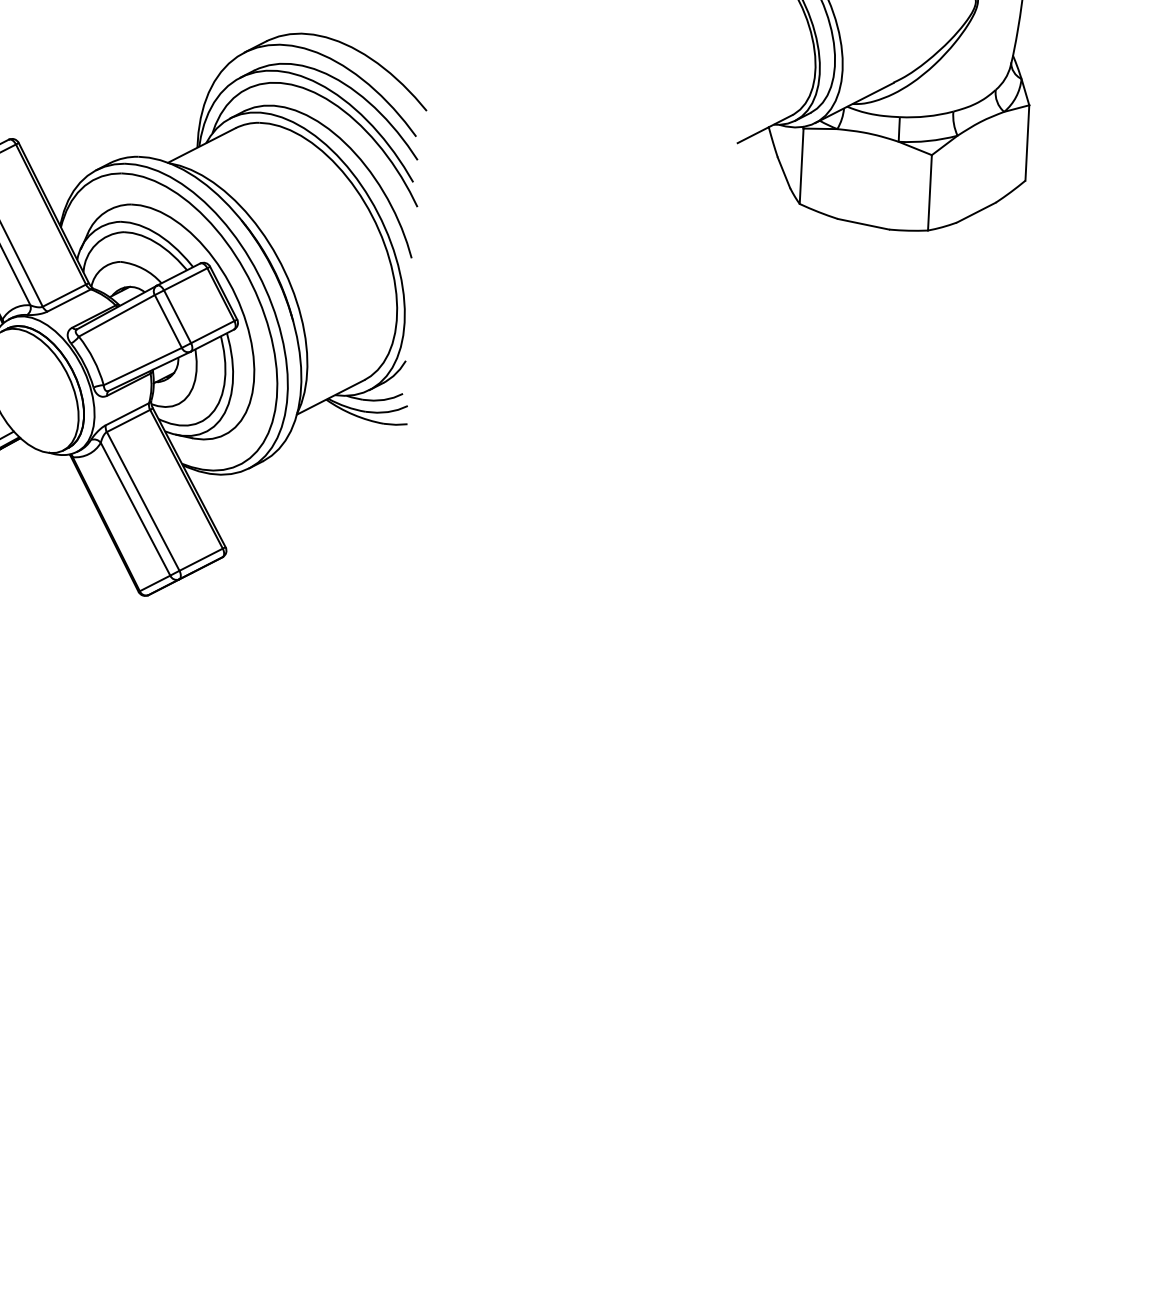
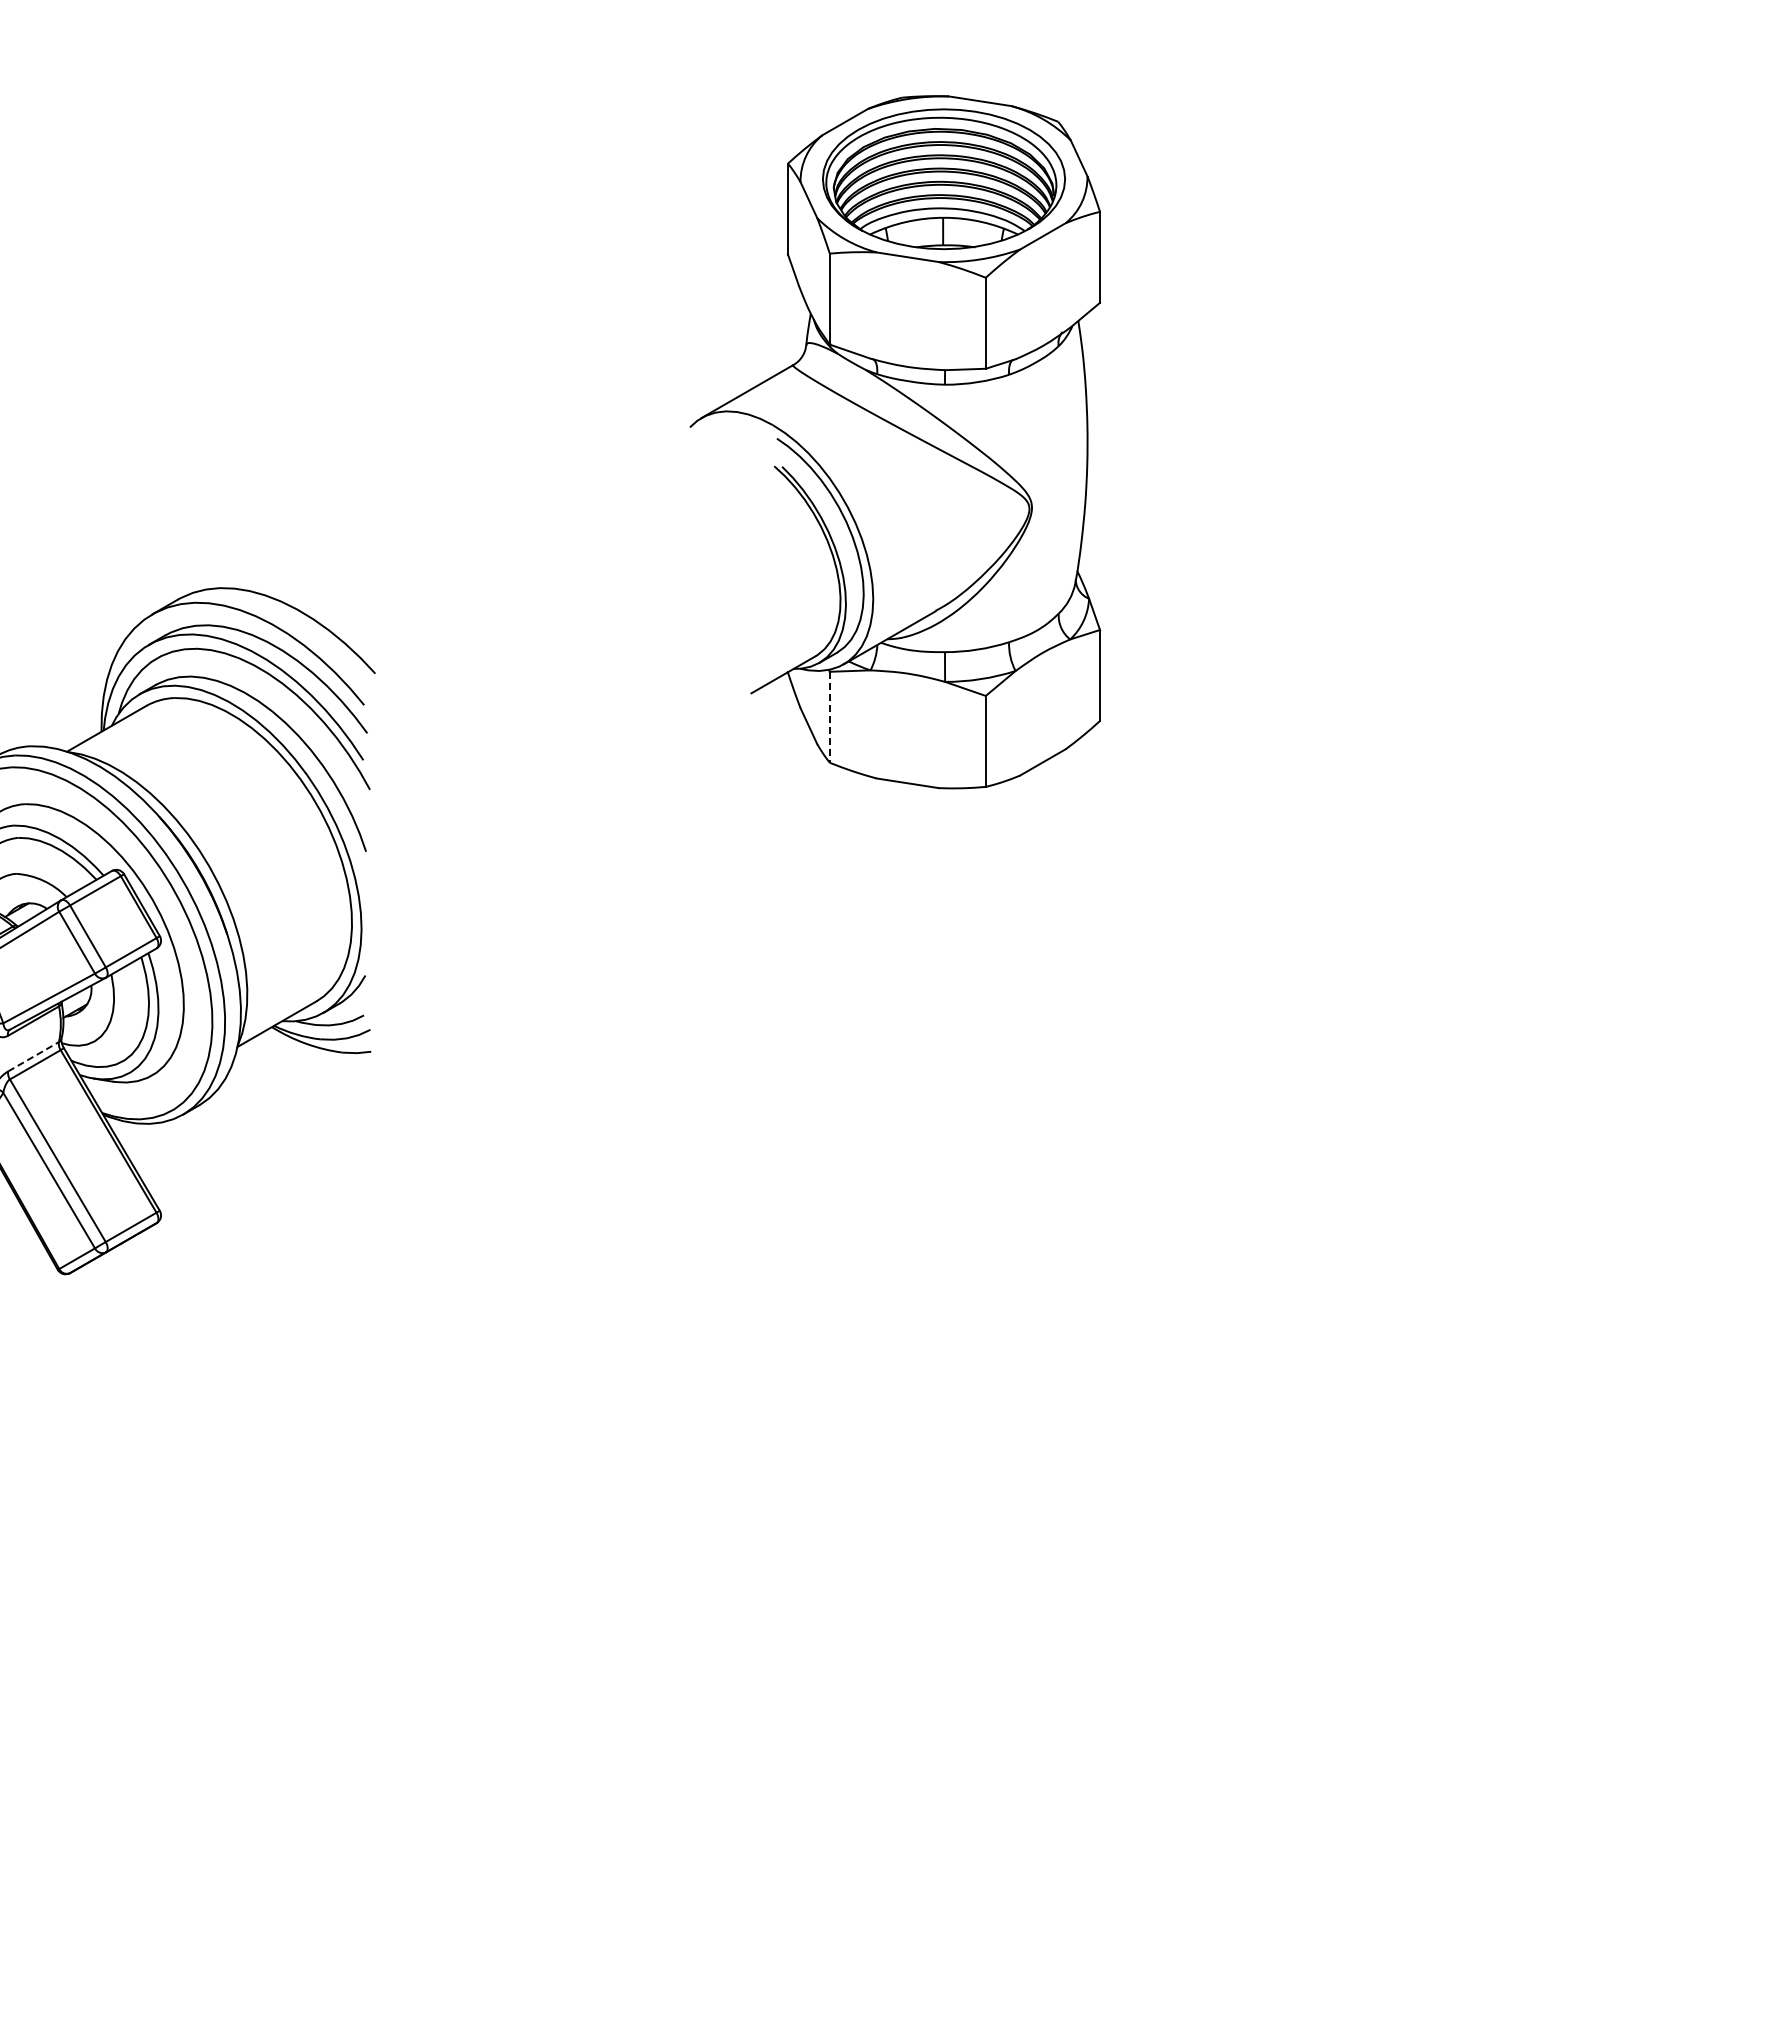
line: (801, 166) -> (829, 717), solid -> dashed
line: (128, 414) -> (34, 1056), solid -> dashed

